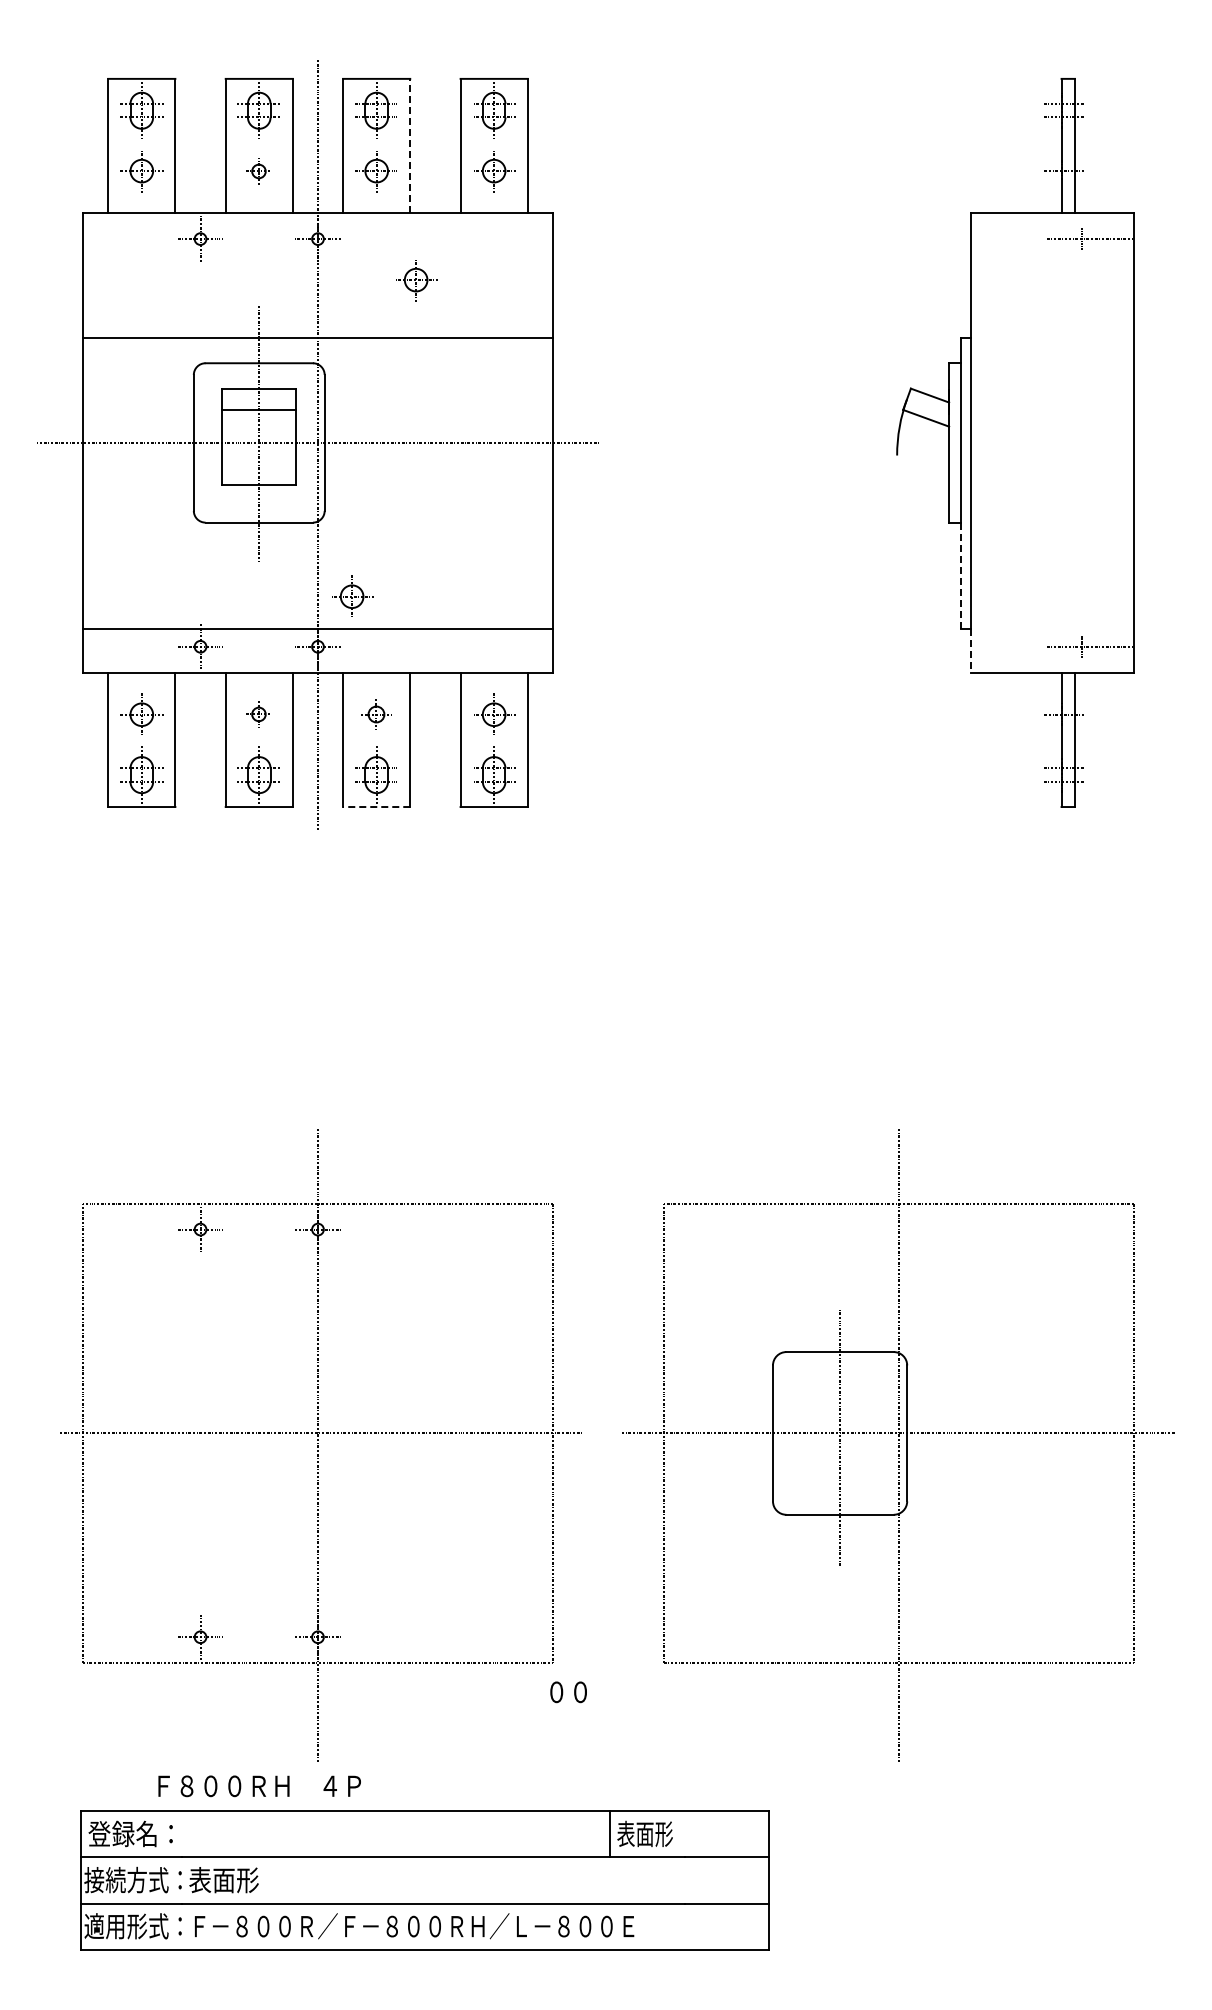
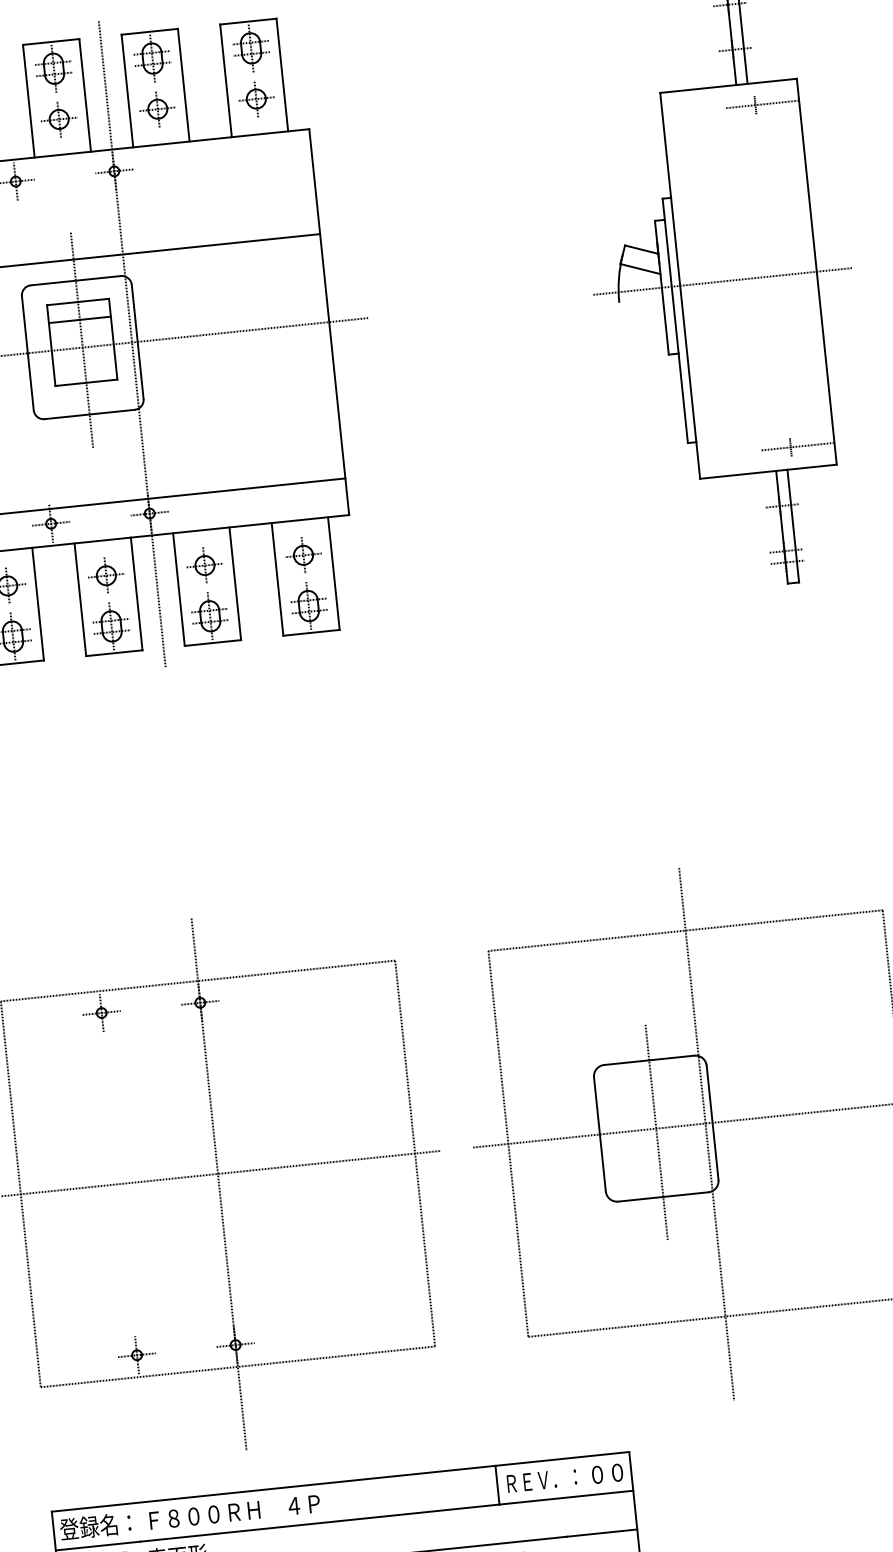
line: (410, 145) -> (183, 84), dashed -> solid
part: (258, 171) -> (58, 119), size x1.67
part: (416, 280) -> (200, 197), removed
line: (1021, 442) -> (722, 281), added
line: (960, 576) -> (683, 398), dashed -> solid
part: (352, 595) -> (174, 467), removed
line: (970, 650) -> (697, 460), dashed -> solid
part: (258, 713) -> (105, 574), size x1.67
part: (375, 713) -> (203, 564), size x1.43
line: (376, 807) -> (212, 643), dashed -> solid
text: (568, 1692) -> (607, 1473), moved
text: (259, 1786) -> (234, 1512), moved
text: (660, 1833) -> (540, 1480), 表面形 -> ＲＥＶ．：

